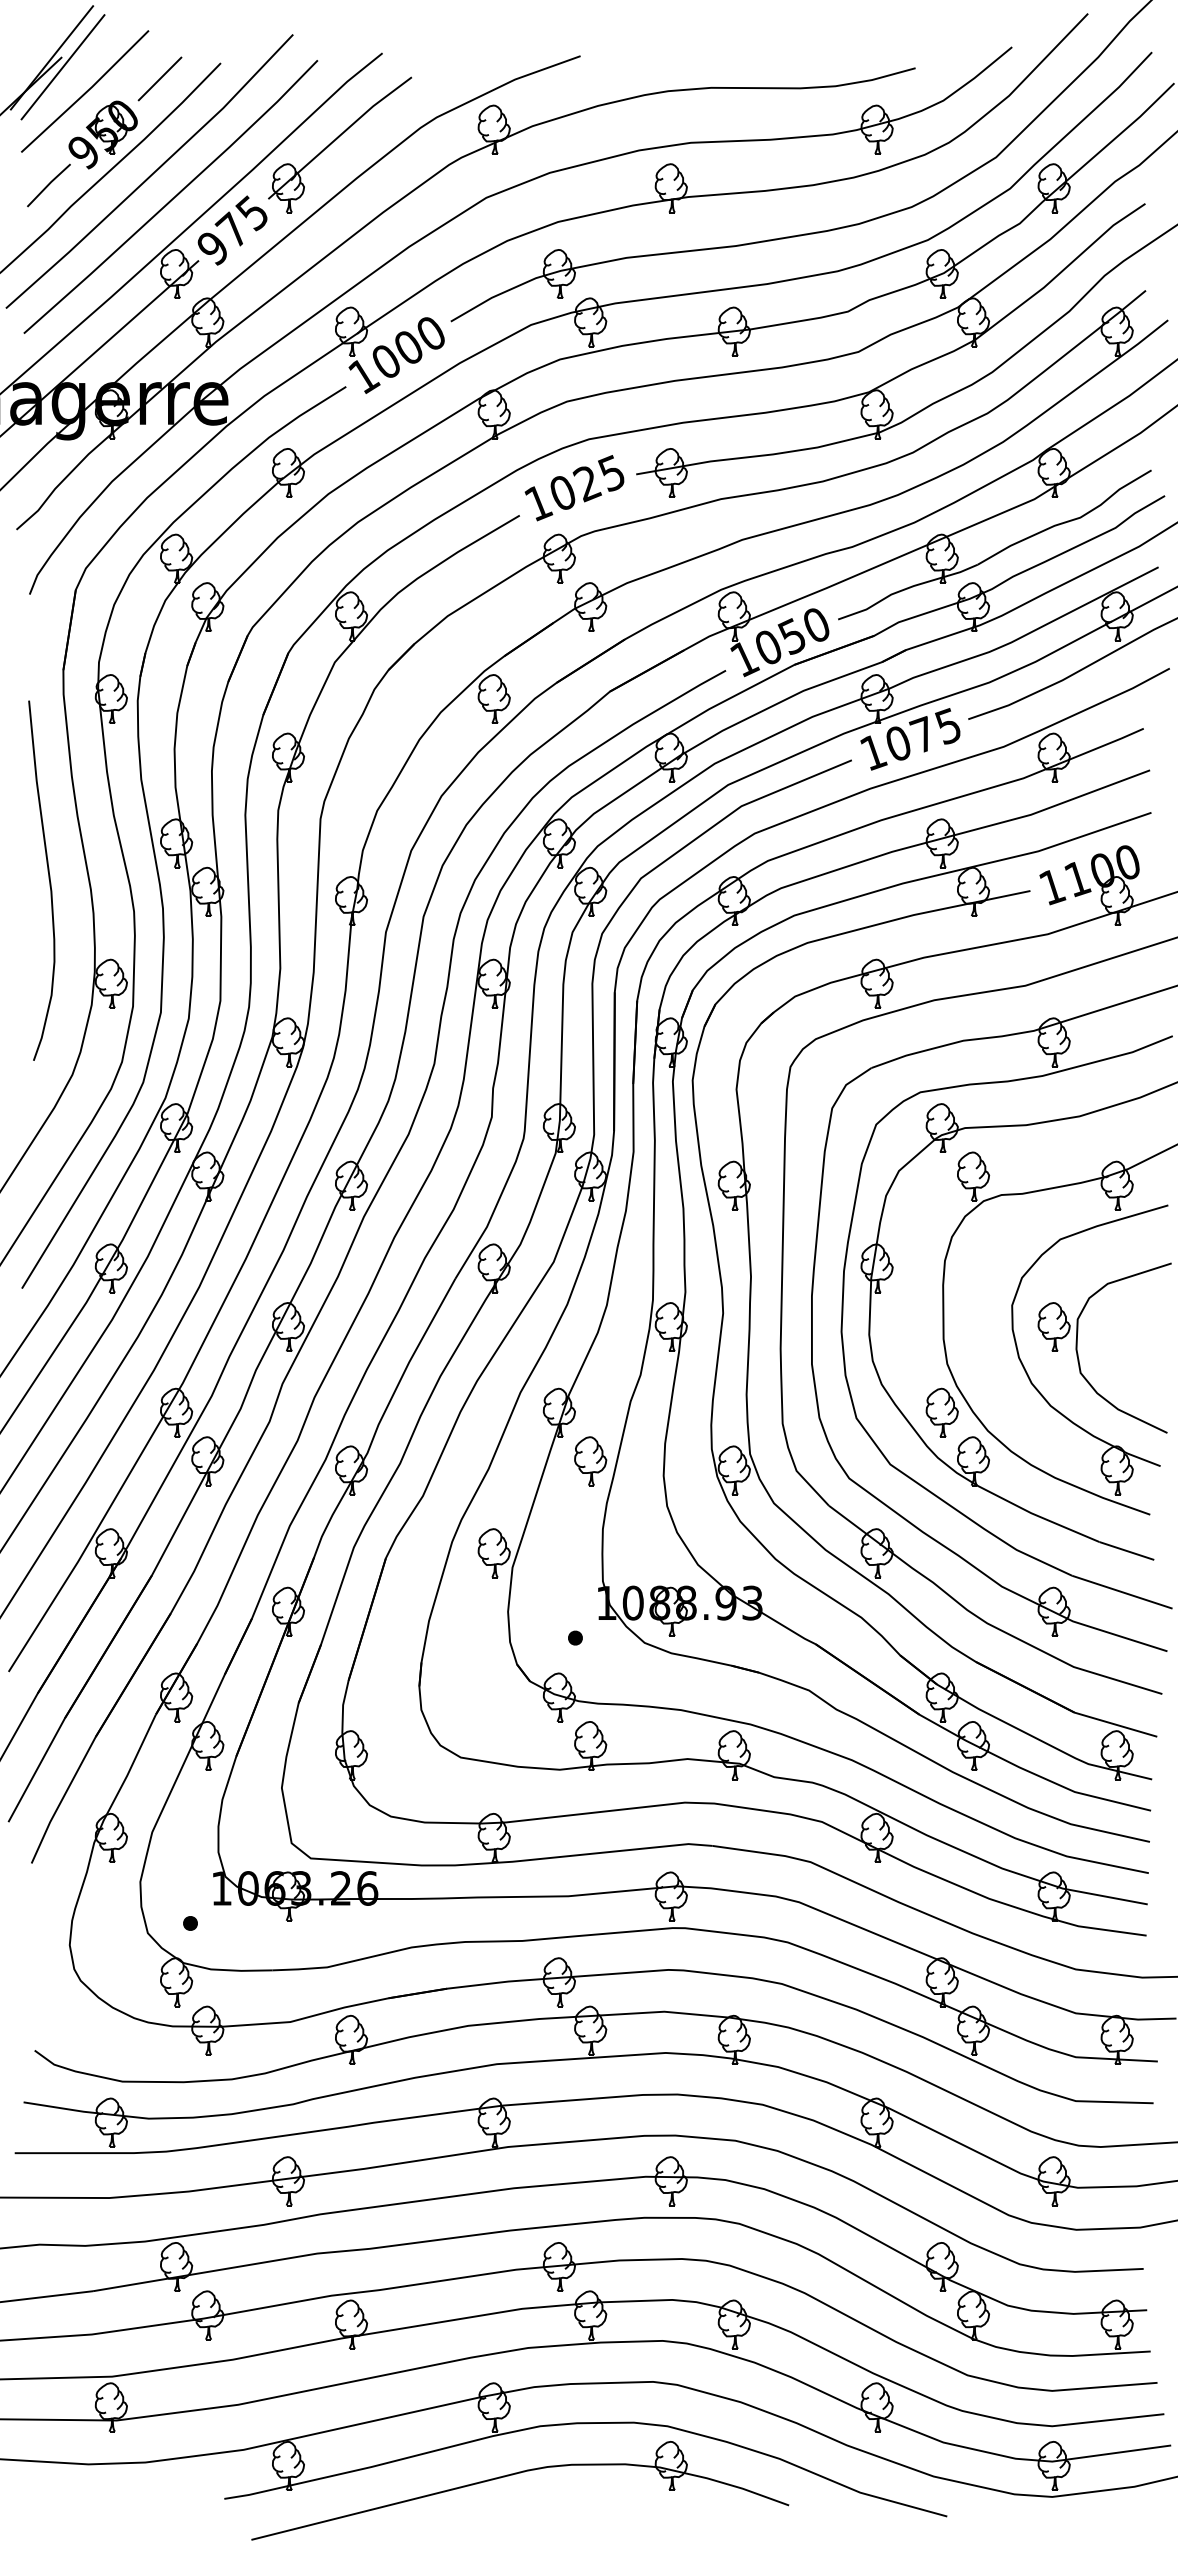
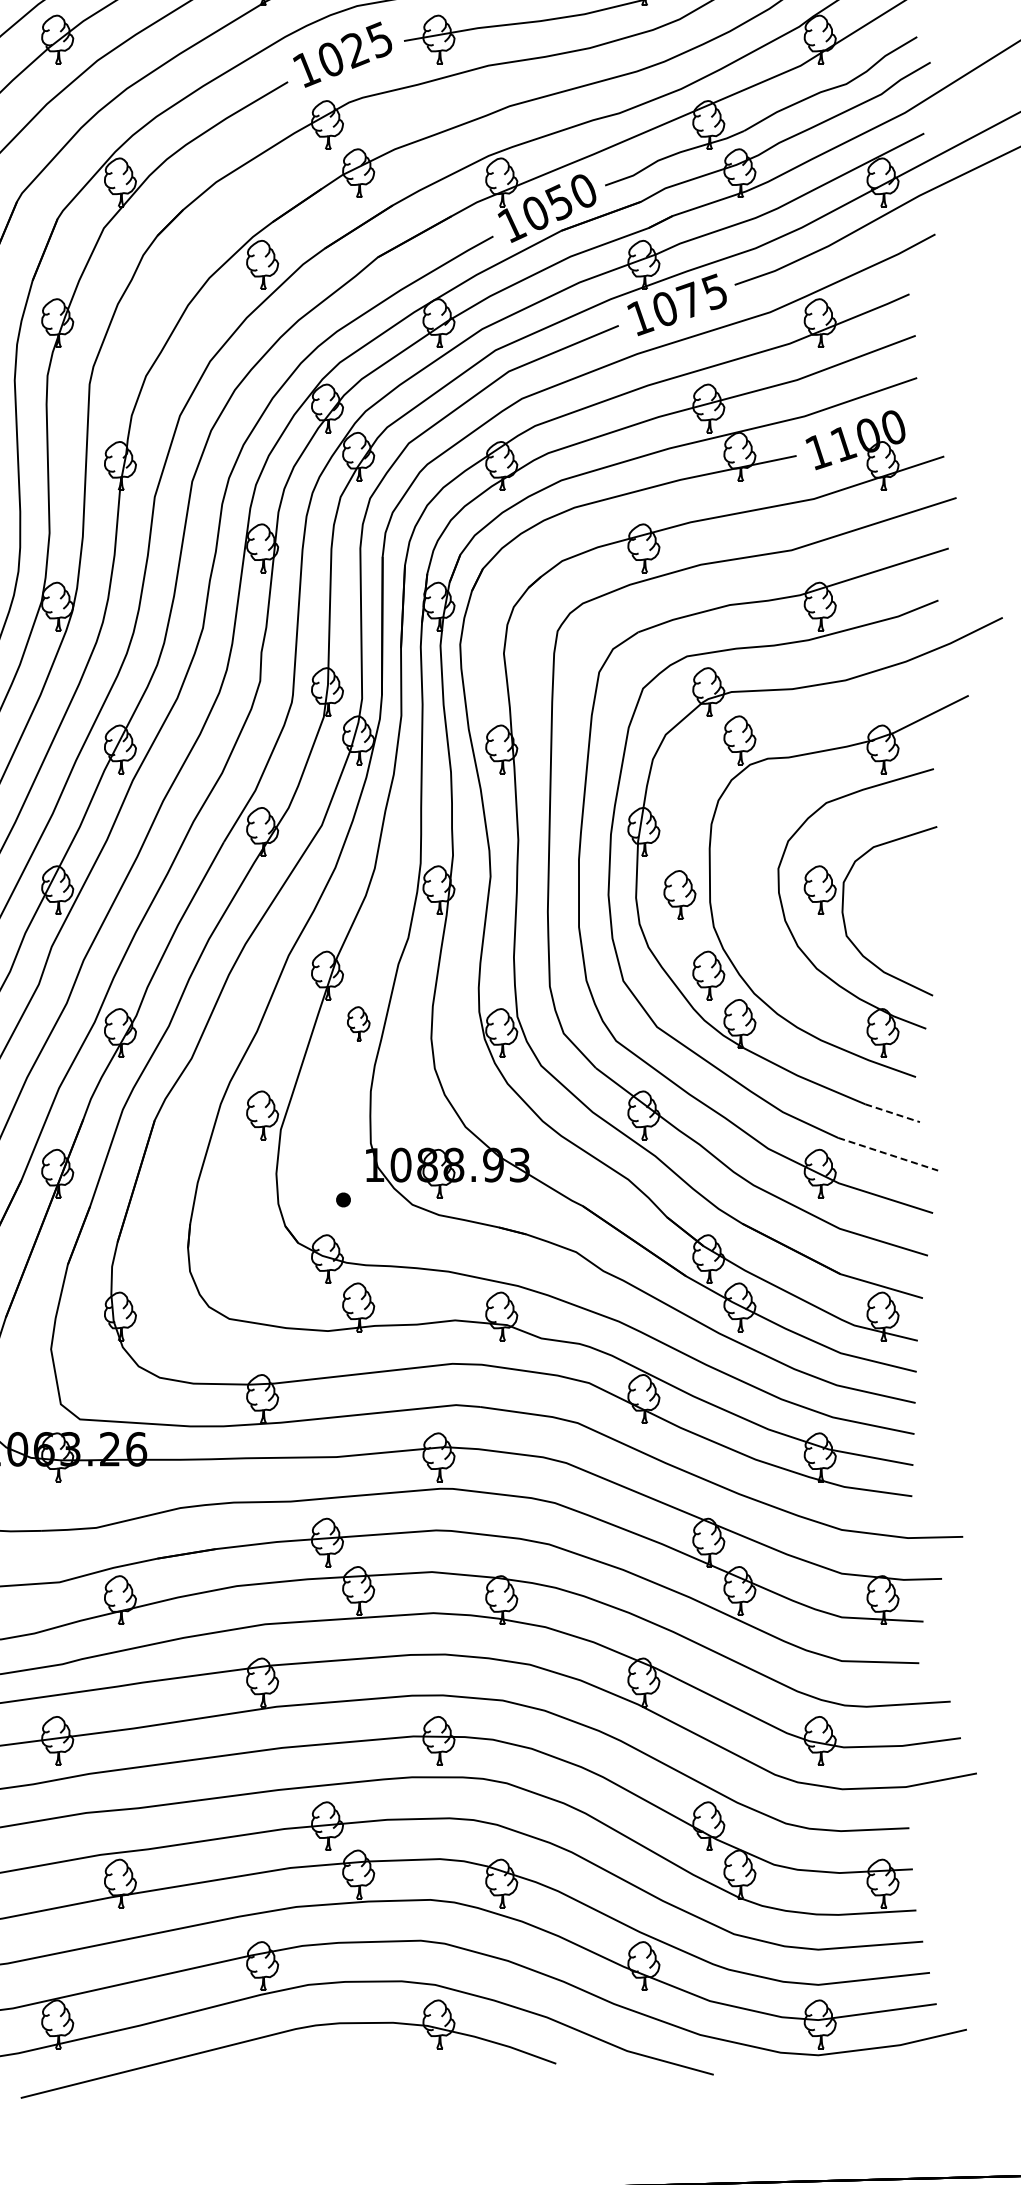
part: (912, 1331) -> (679, 894), added
part: (590, 1461) -> (358, 1024), size x0.7
line: (1126, 1550) -> (892, 1112), solid -> dashed
line: (1122, 1592) -> (888, 1154), solid -> dashed

